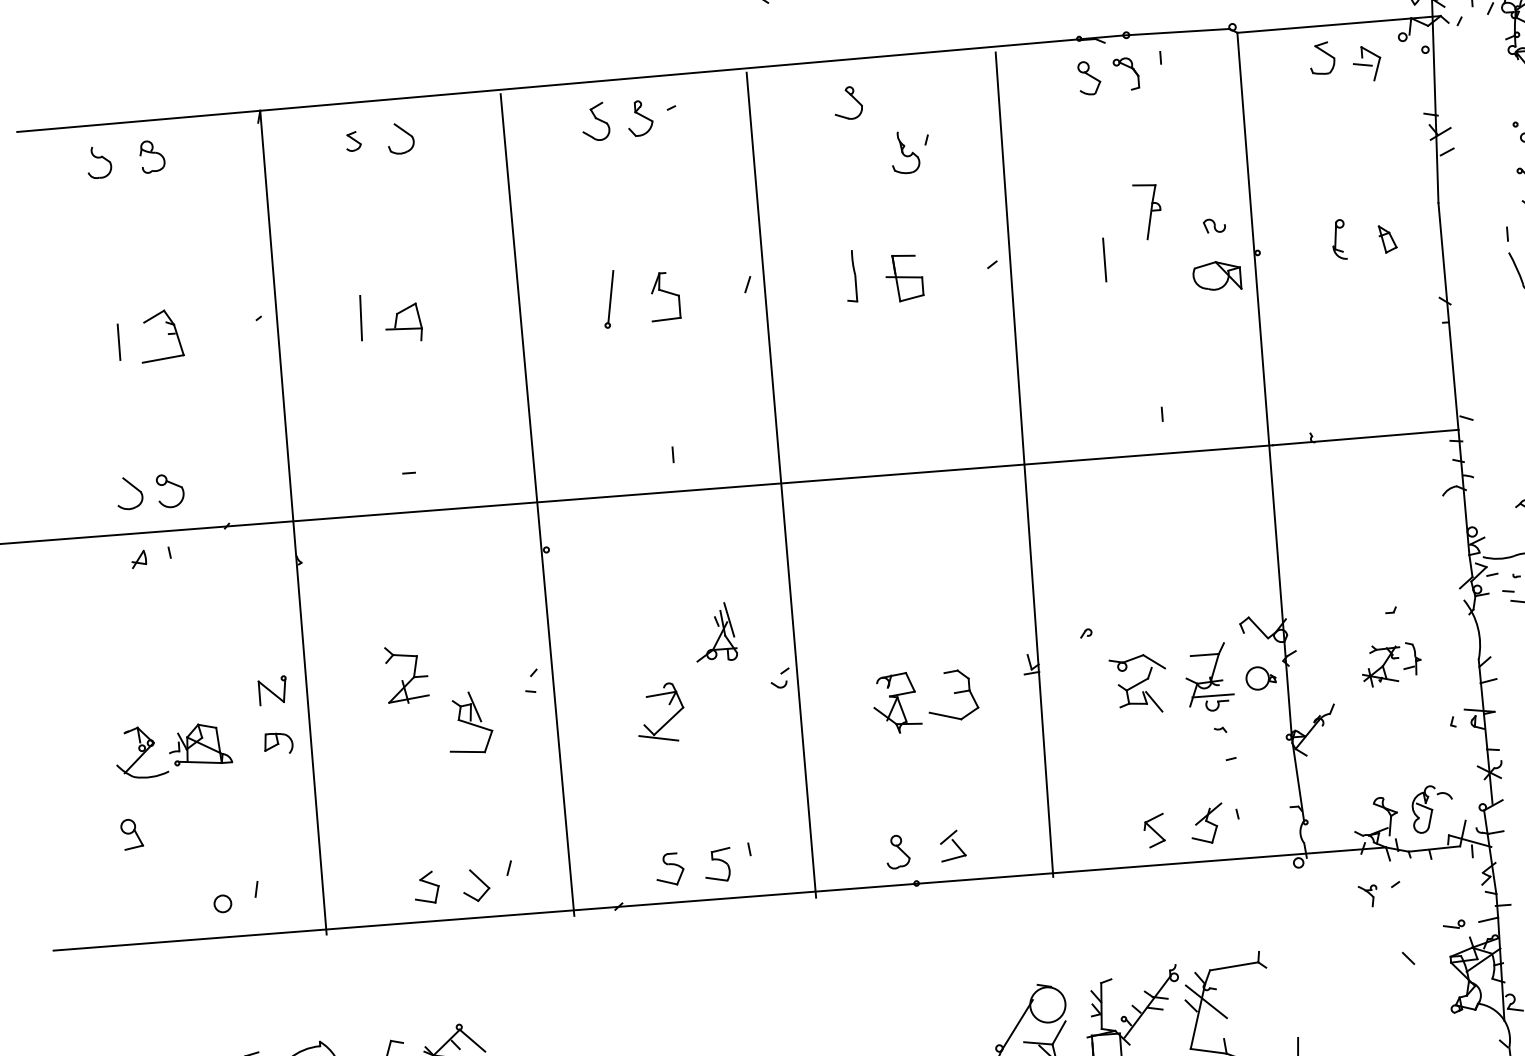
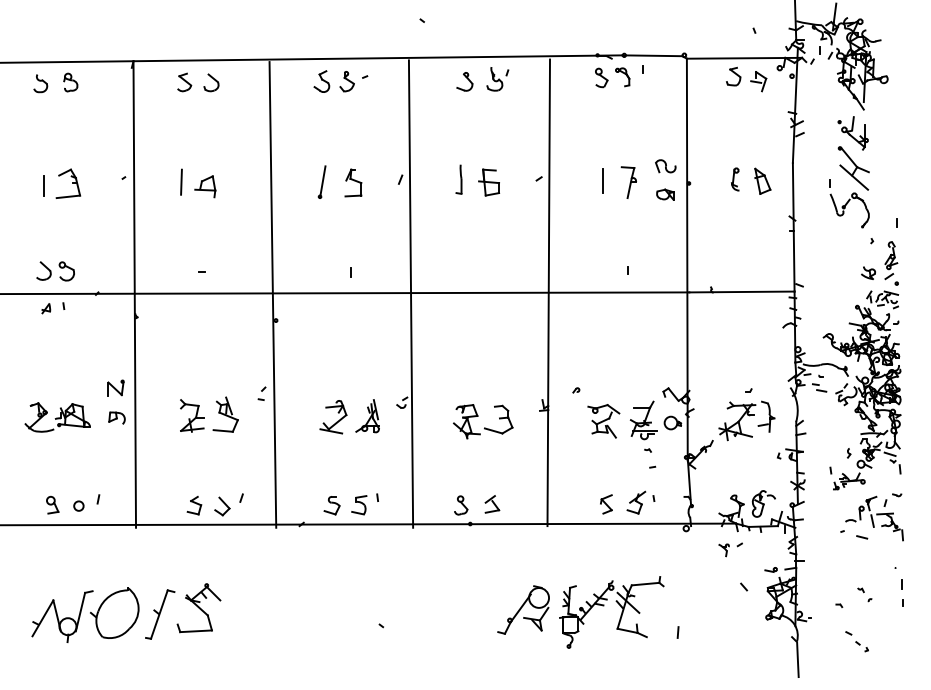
part: (353, 141) -> (184, 82), size x1.67
part: (909, 152) -> (497, 79), moved
part: (1147, 211) -> (628, 182), moved
part: (1213, 226) -> (665, 166), size x1.67
part: (1387, 237) -> (762, 180), size x1.67
part: (1217, 275) -> (665, 194), size x0.62
part: (715, 633) -> (367, 416), moved
part: (1390, 663) -> (746, 420), size x1.67
part: (407, 673) -> (192, 415), moved
part: (131, 833) -> (52, 504), moved

